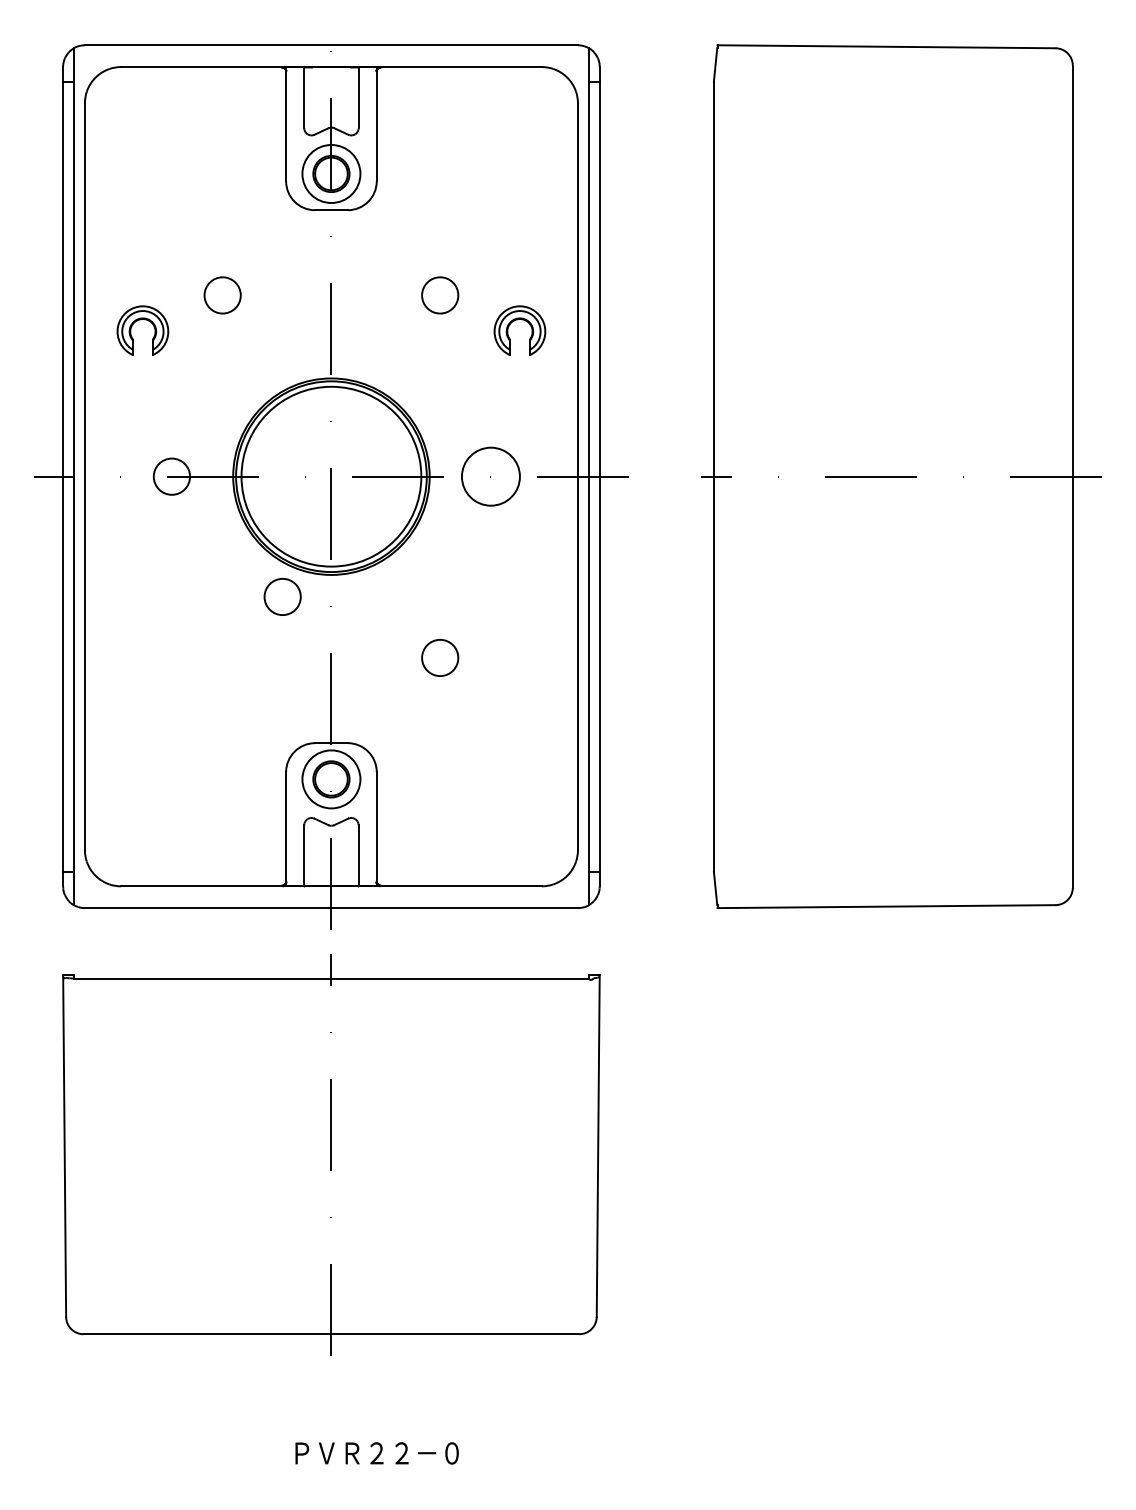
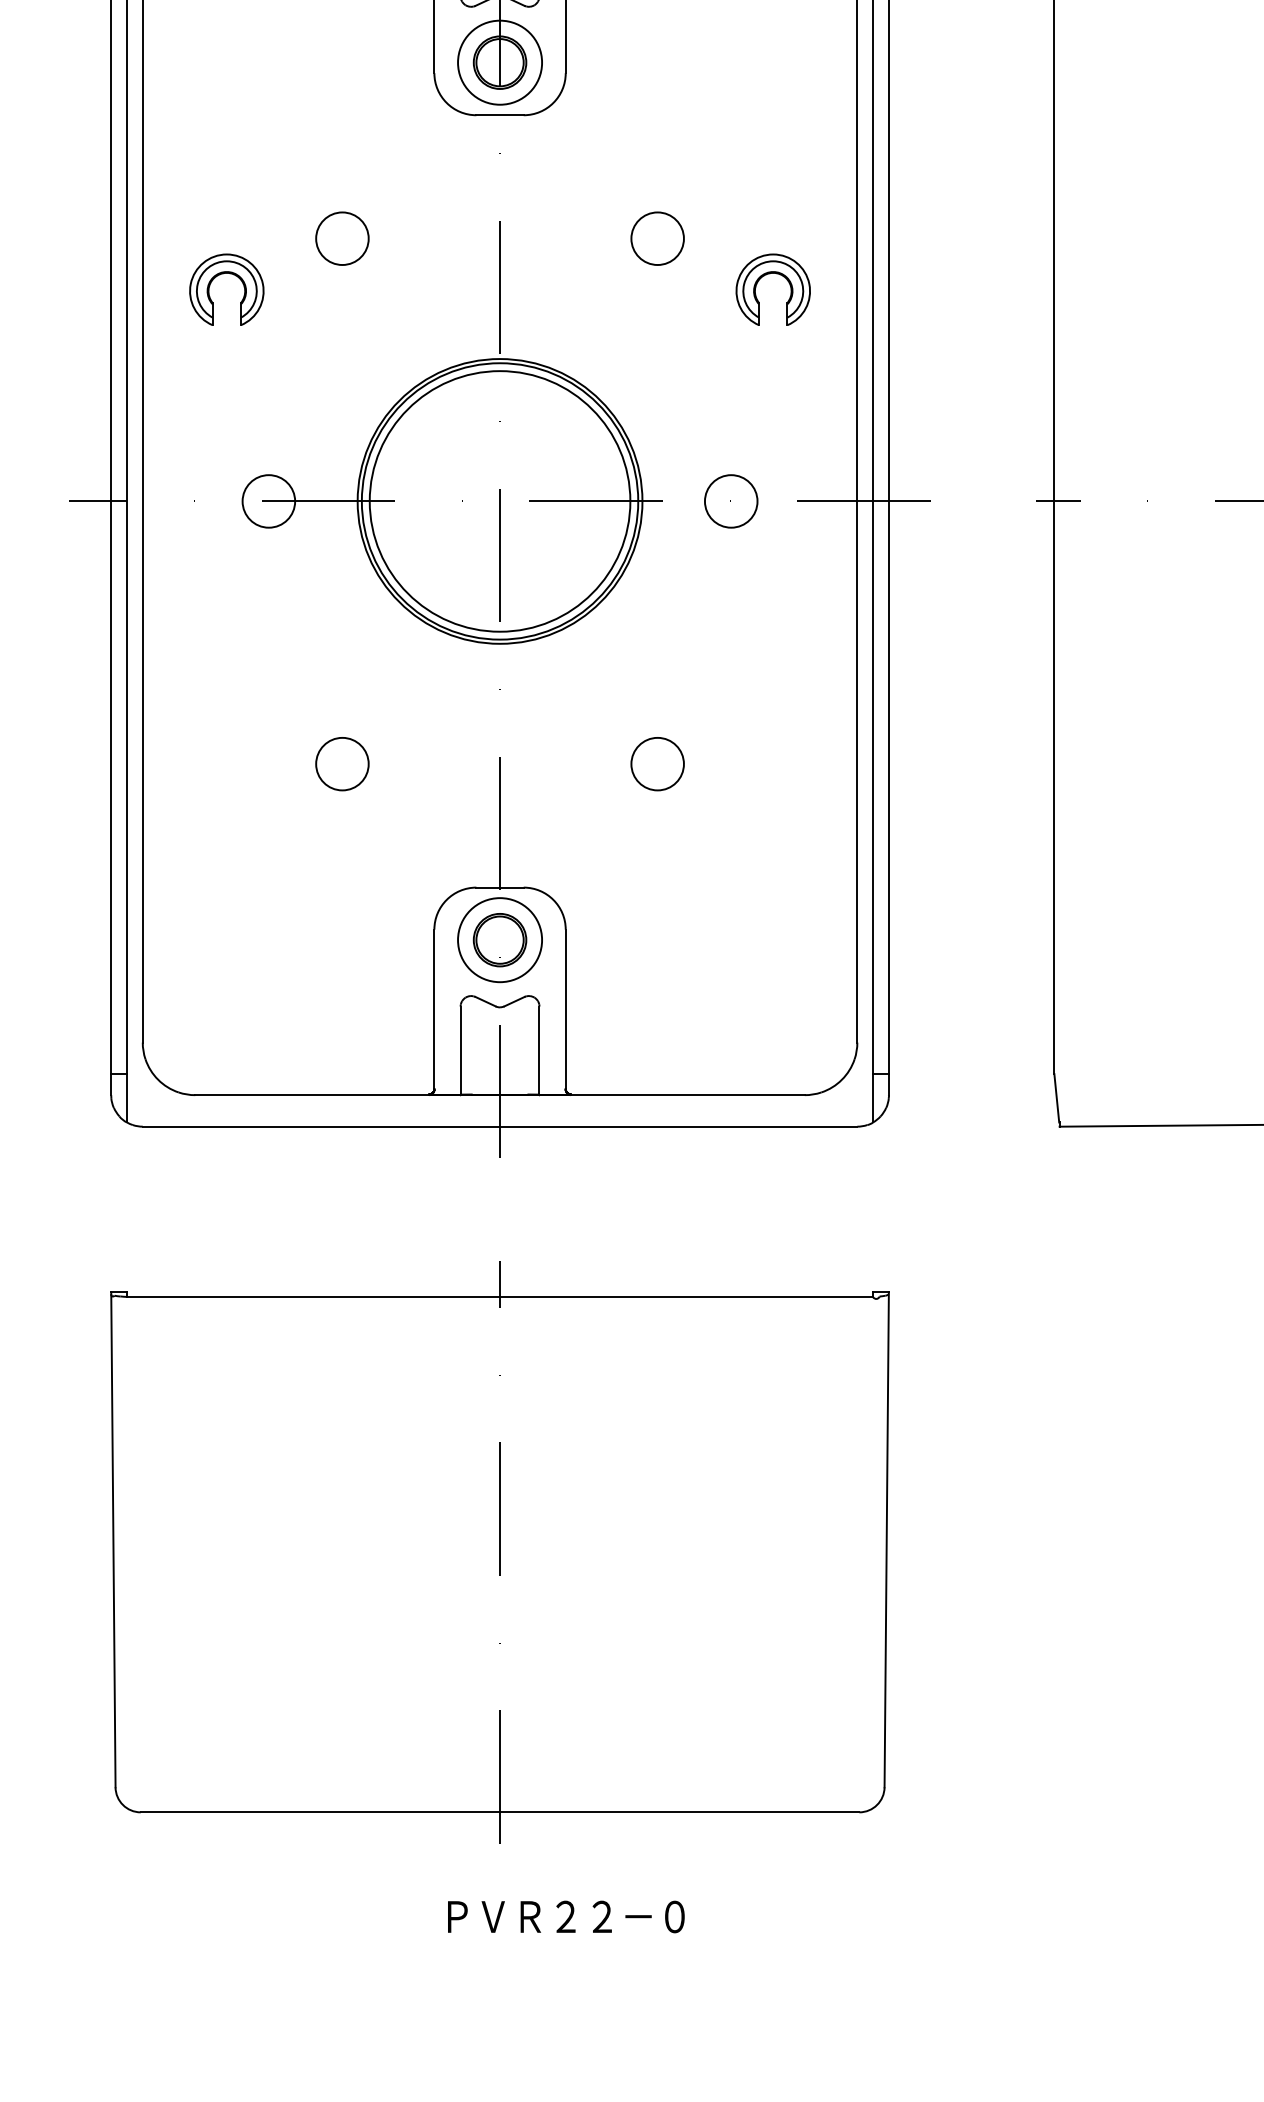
circle: (490, 476) -> (730, 501), size x0.62
circle: (282, 596) -> (342, 763), moved
part: (331, 1154) -> (500, 1551), moved

